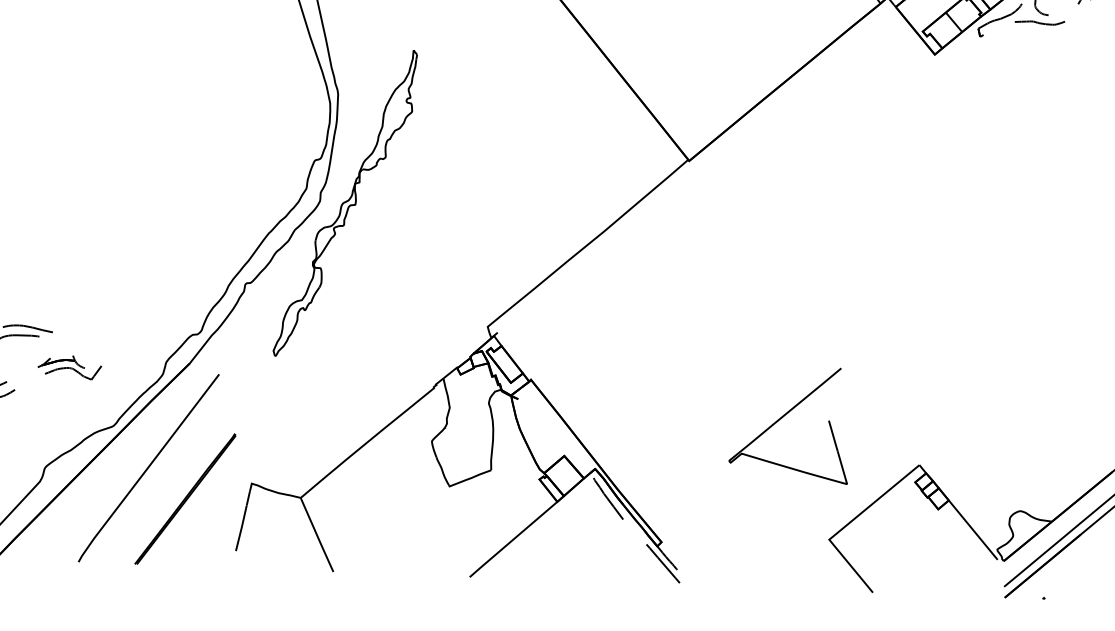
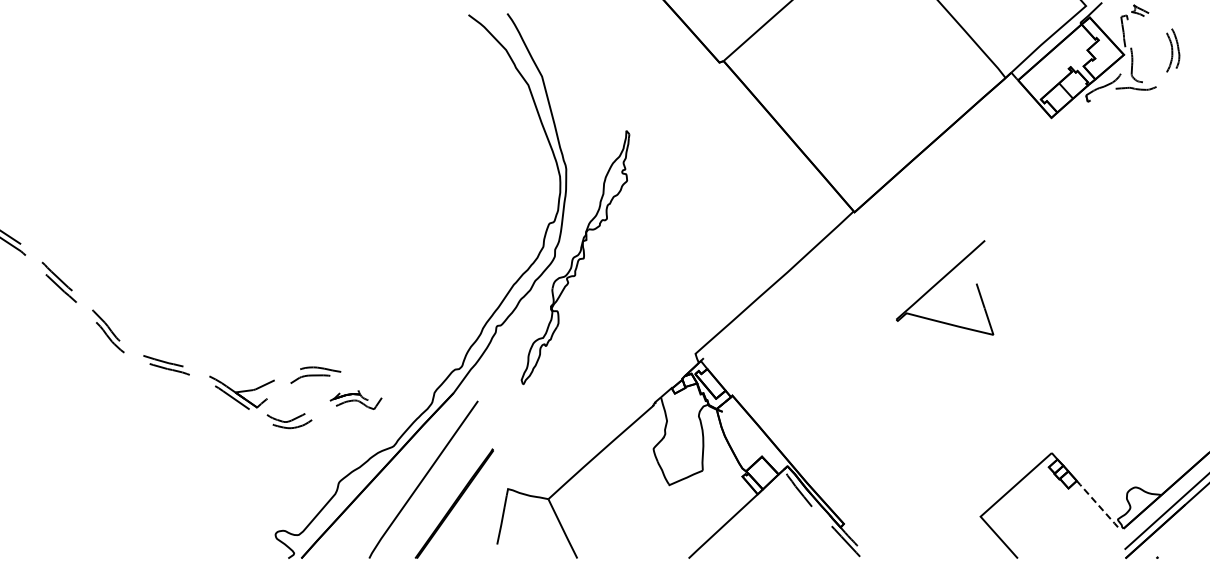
part: (784, 416) -> (940, 281), moved
line: (973, 530) -> (1097, 504), solid -> dashed

